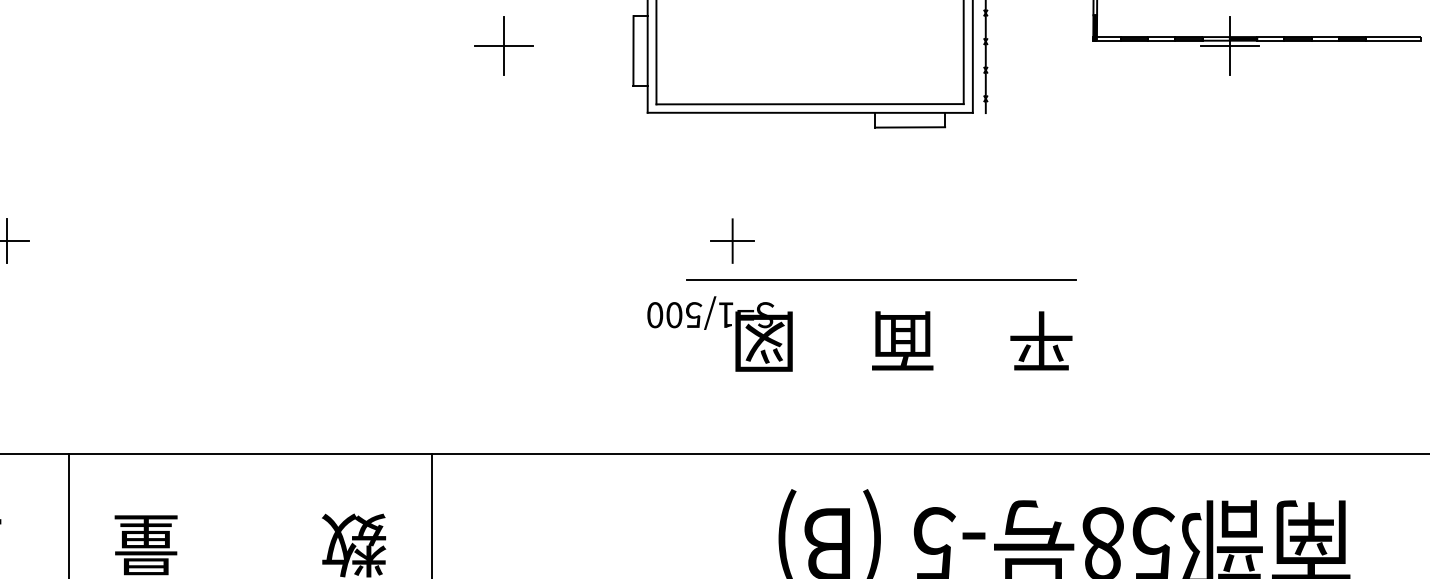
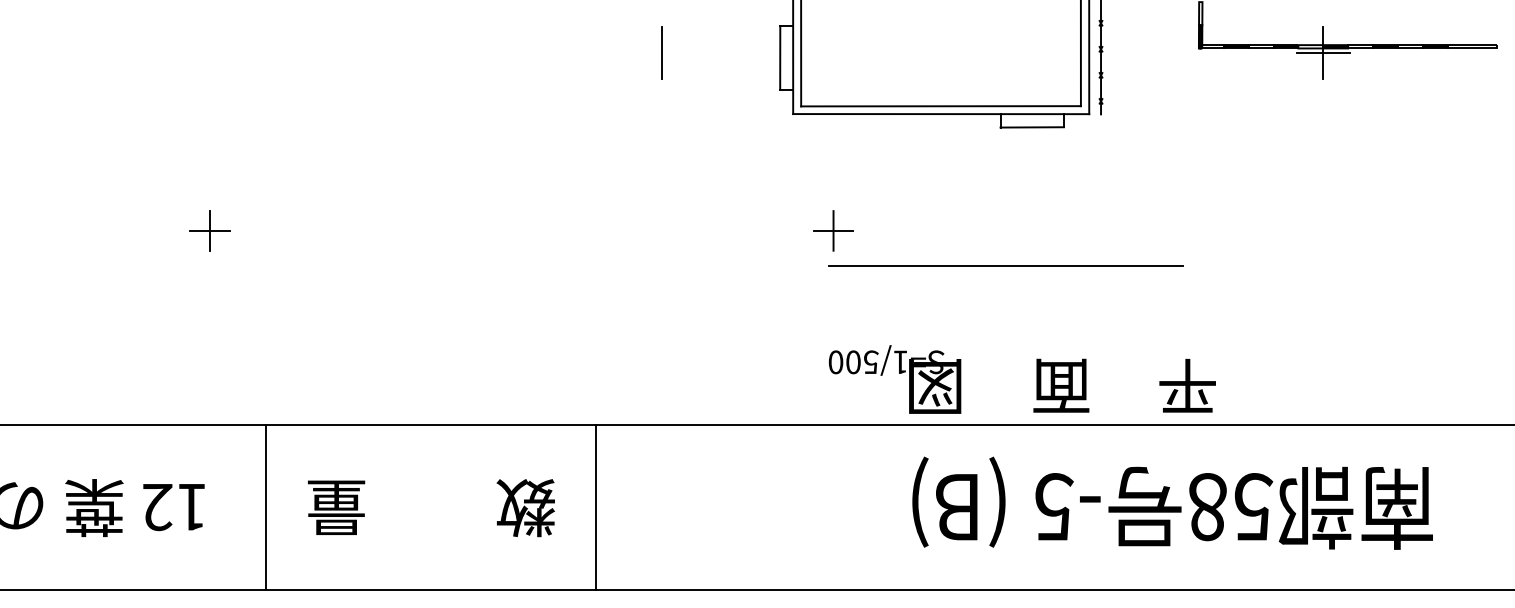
line: (503, 45) -> (661, 52), removed
part: (732, 240) -> (833, 230), moved
text: (860, 334) -> (1022, 379), moved

